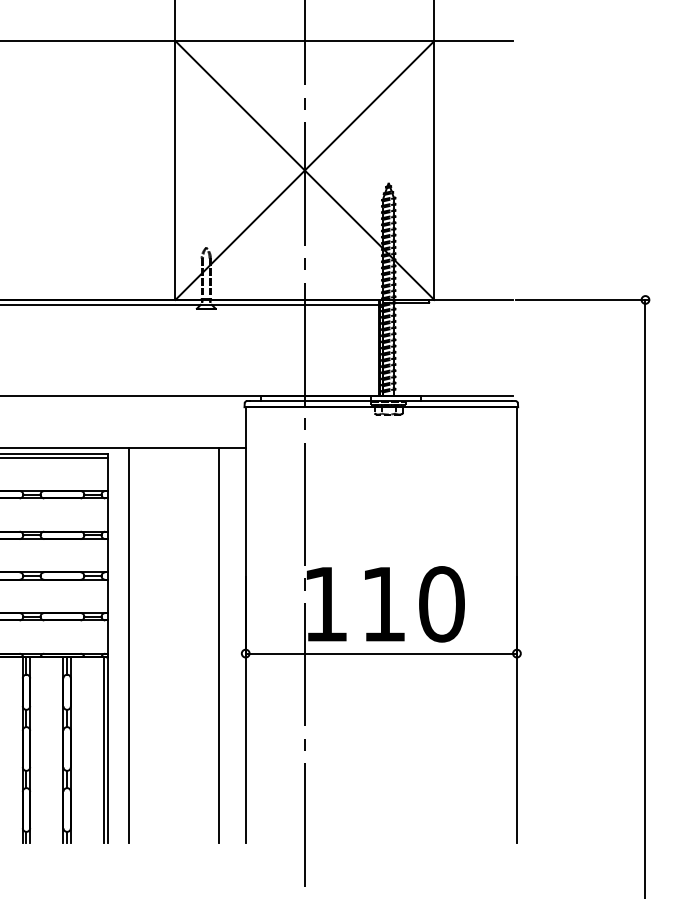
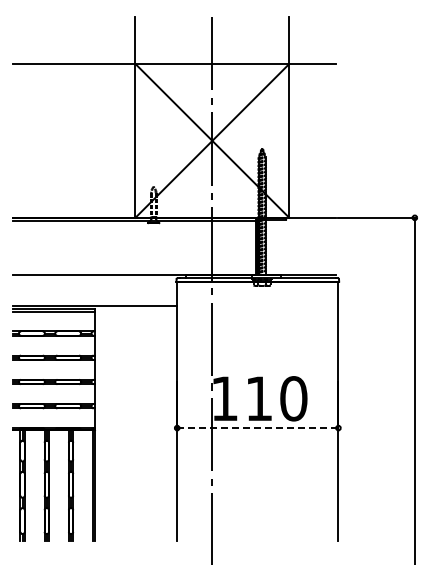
line: (128, 644) -> (107, 422), removed
line: (219, 644) -> (161, 422), removed
line: (380, 654) -> (257, 428), solid -> dashed

